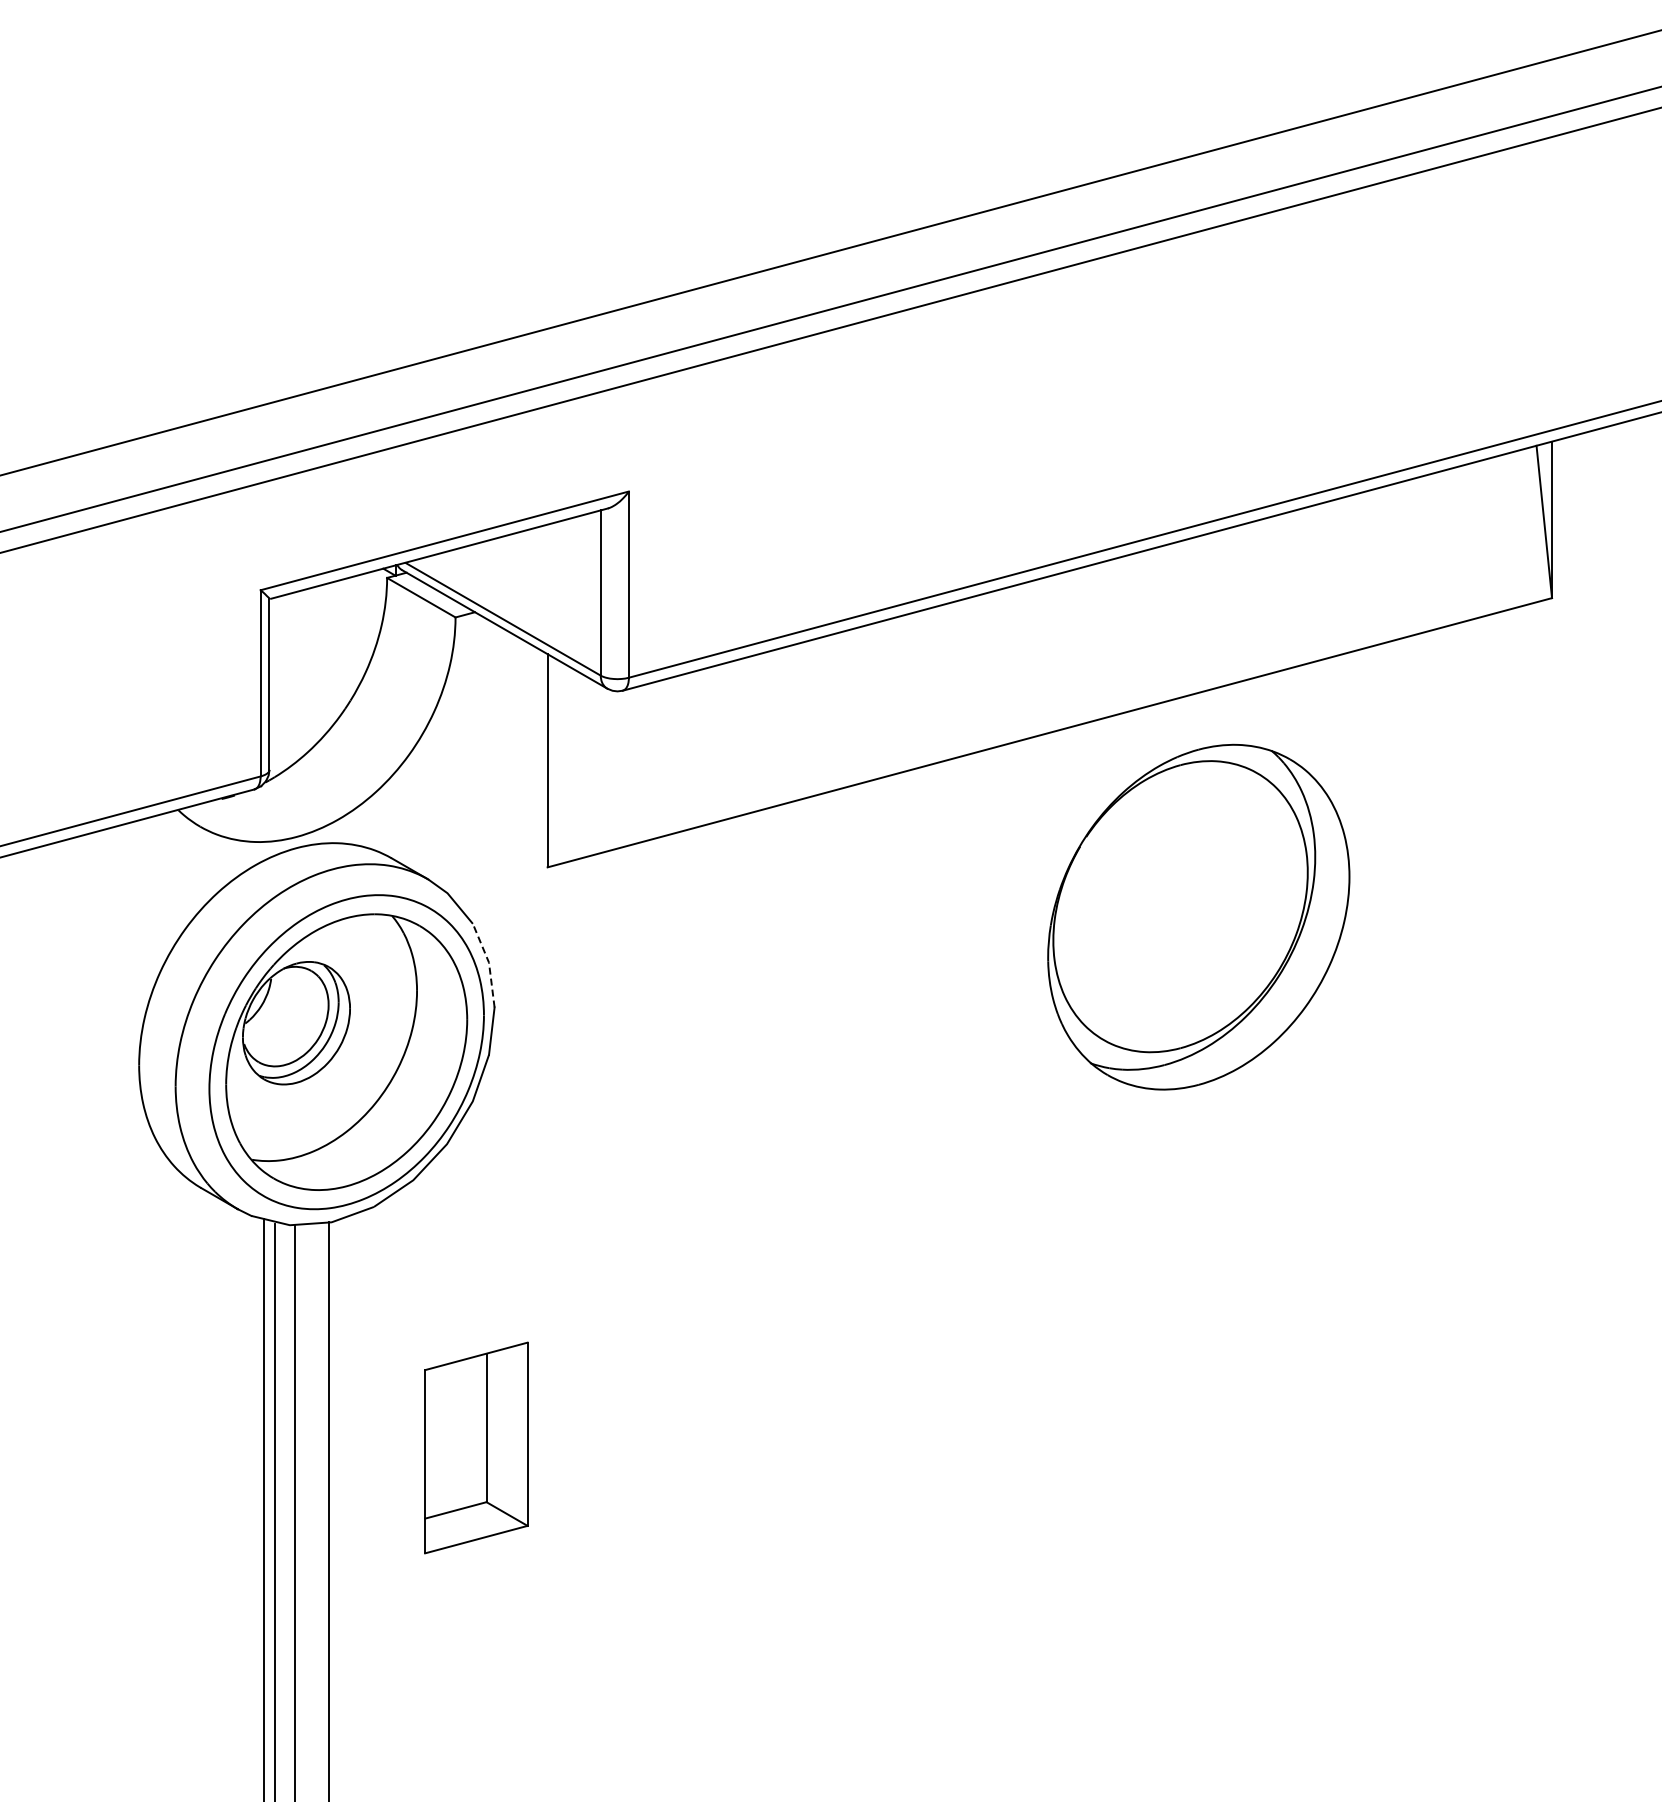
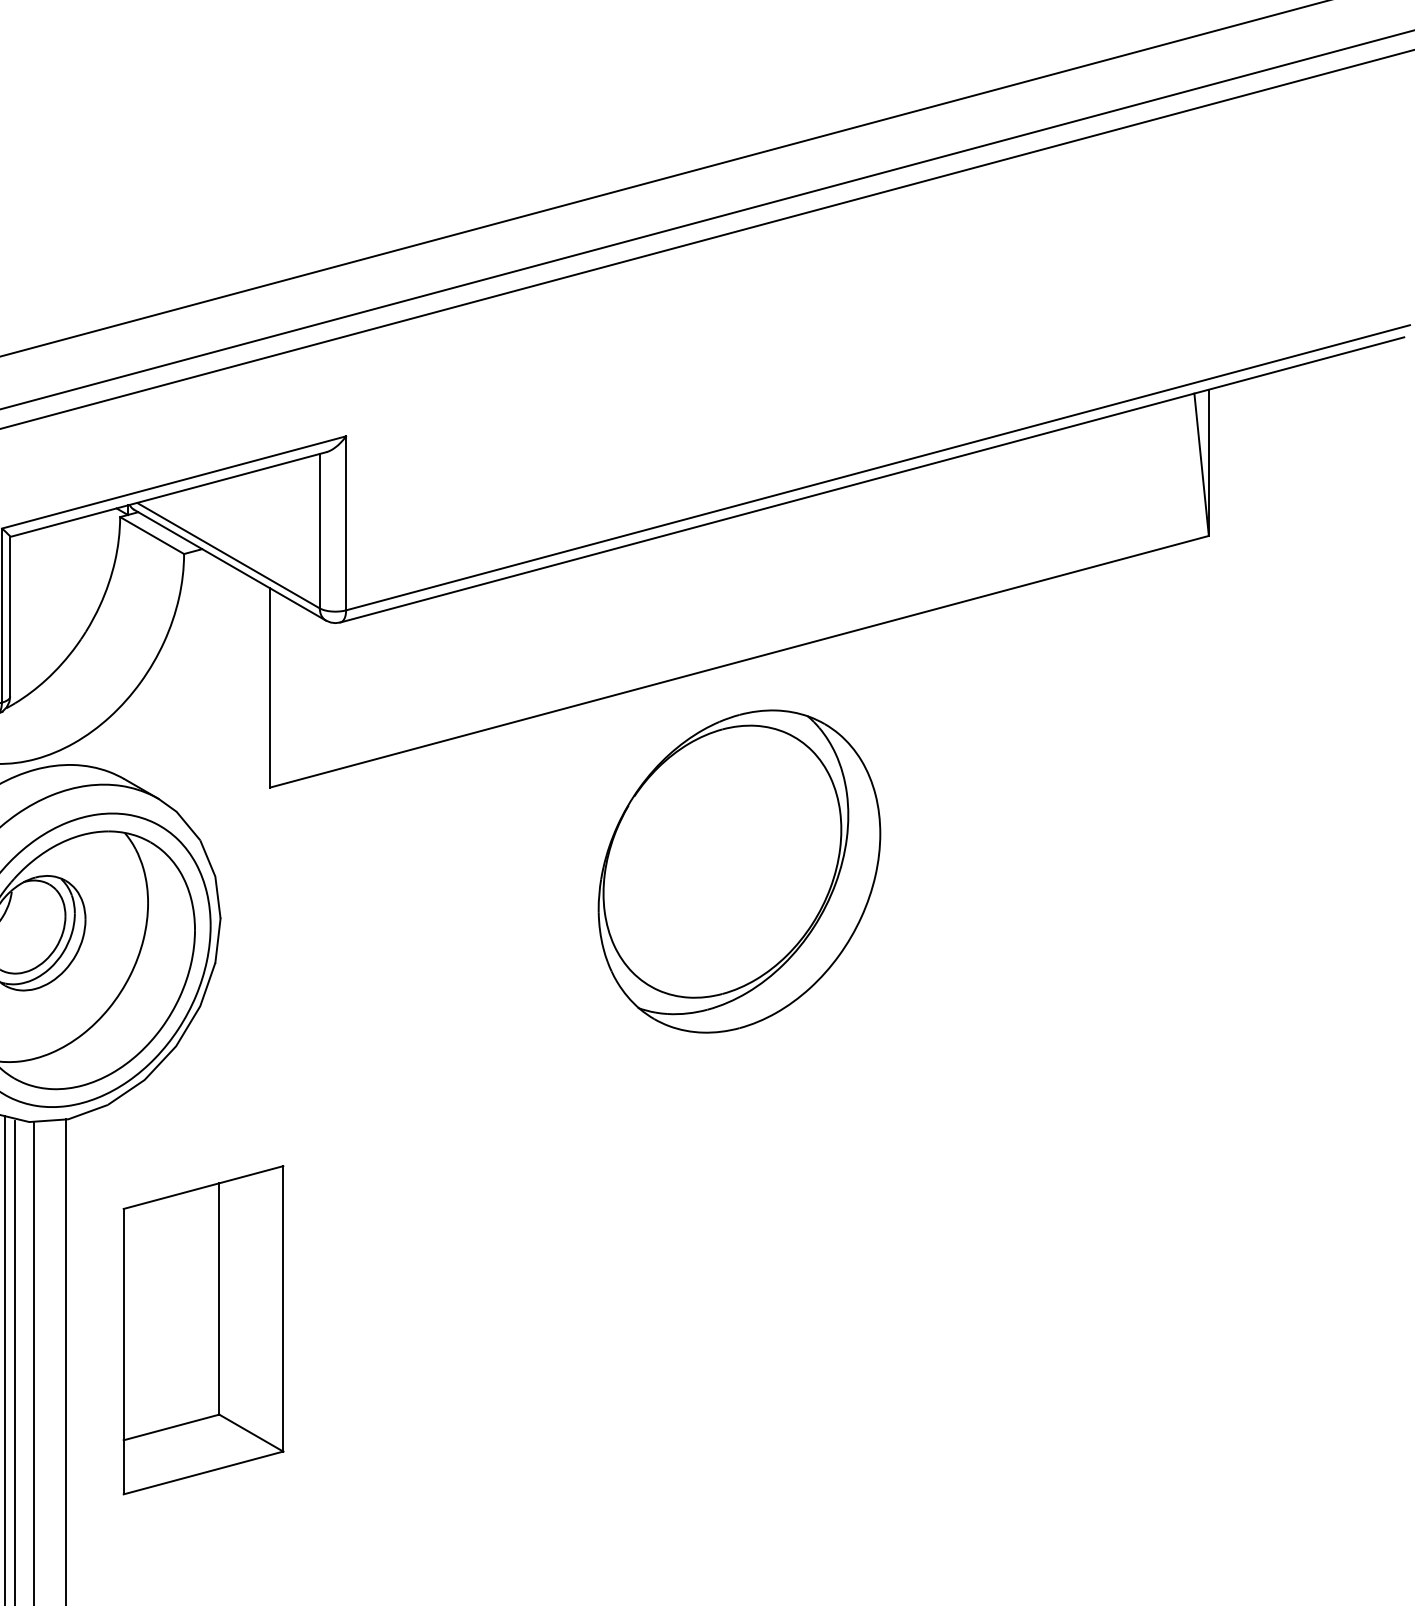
part: (1198, 916) -> (739, 870), moved
line: (489, 963) -> (215, 877), dashed -> solid
part: (476, 1447) -> (203, 1329), size x1.67

